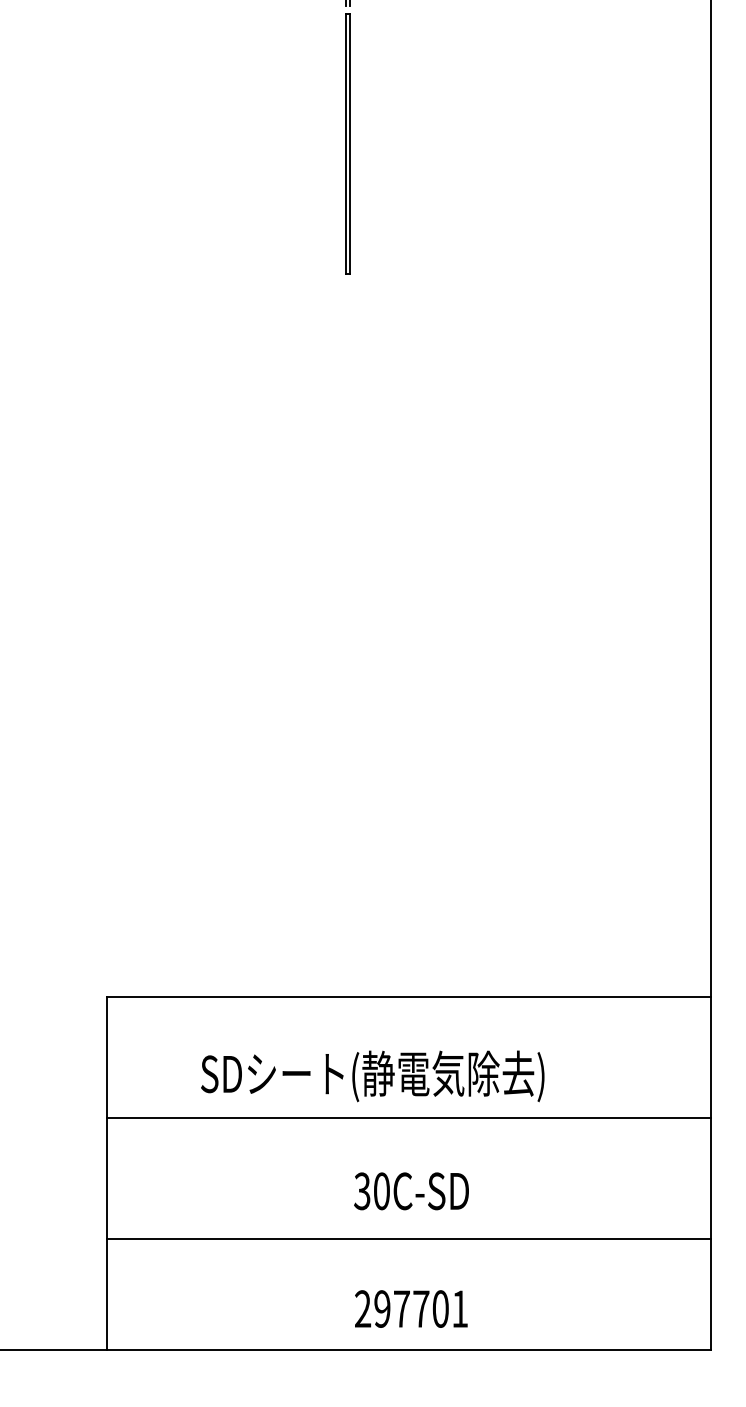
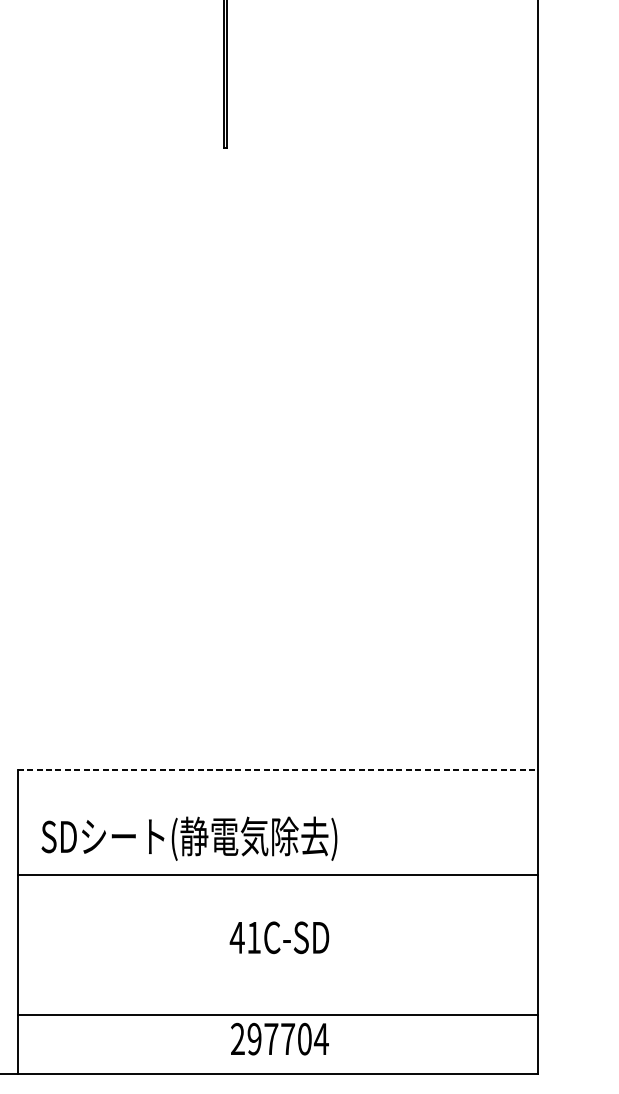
line: (409, 997) -> (277, 770), solid -> dashed
text: (372, 1076) -> (189, 838), moved
text: (371, 1191) -> (245, 937), 30C-SD -> 41C-SD
line: (408, 1239) -> (277, 1014), moved
text: (459, 1308) -> (320, 1038), 297701 -> 297704

